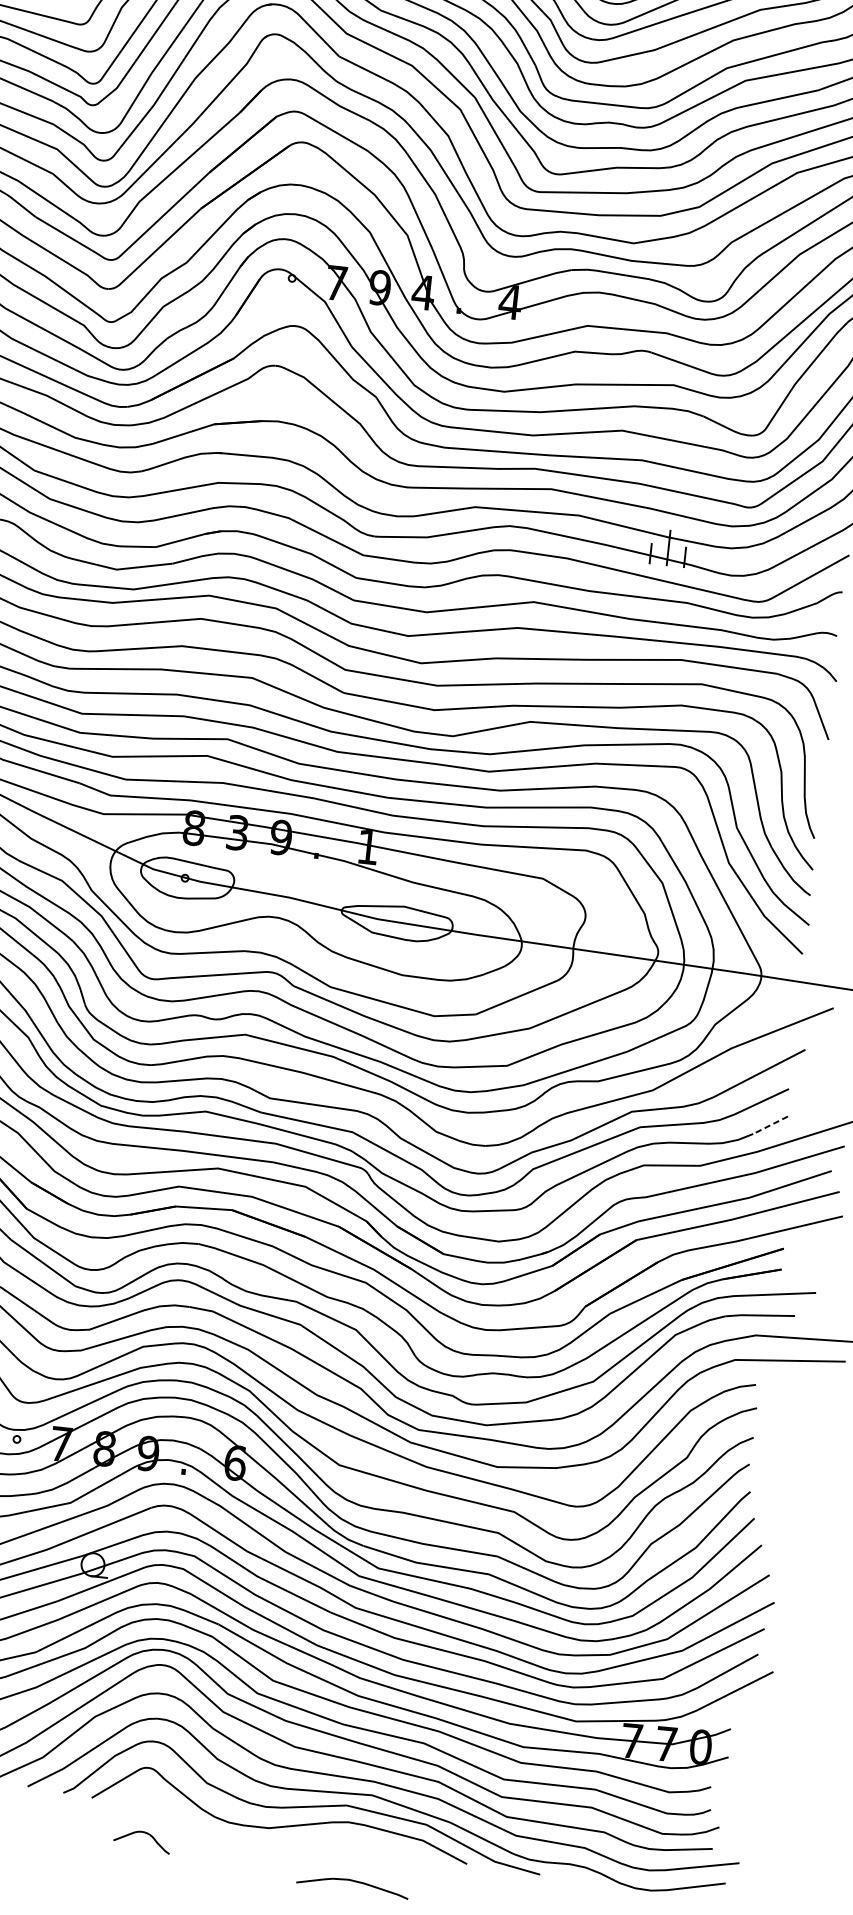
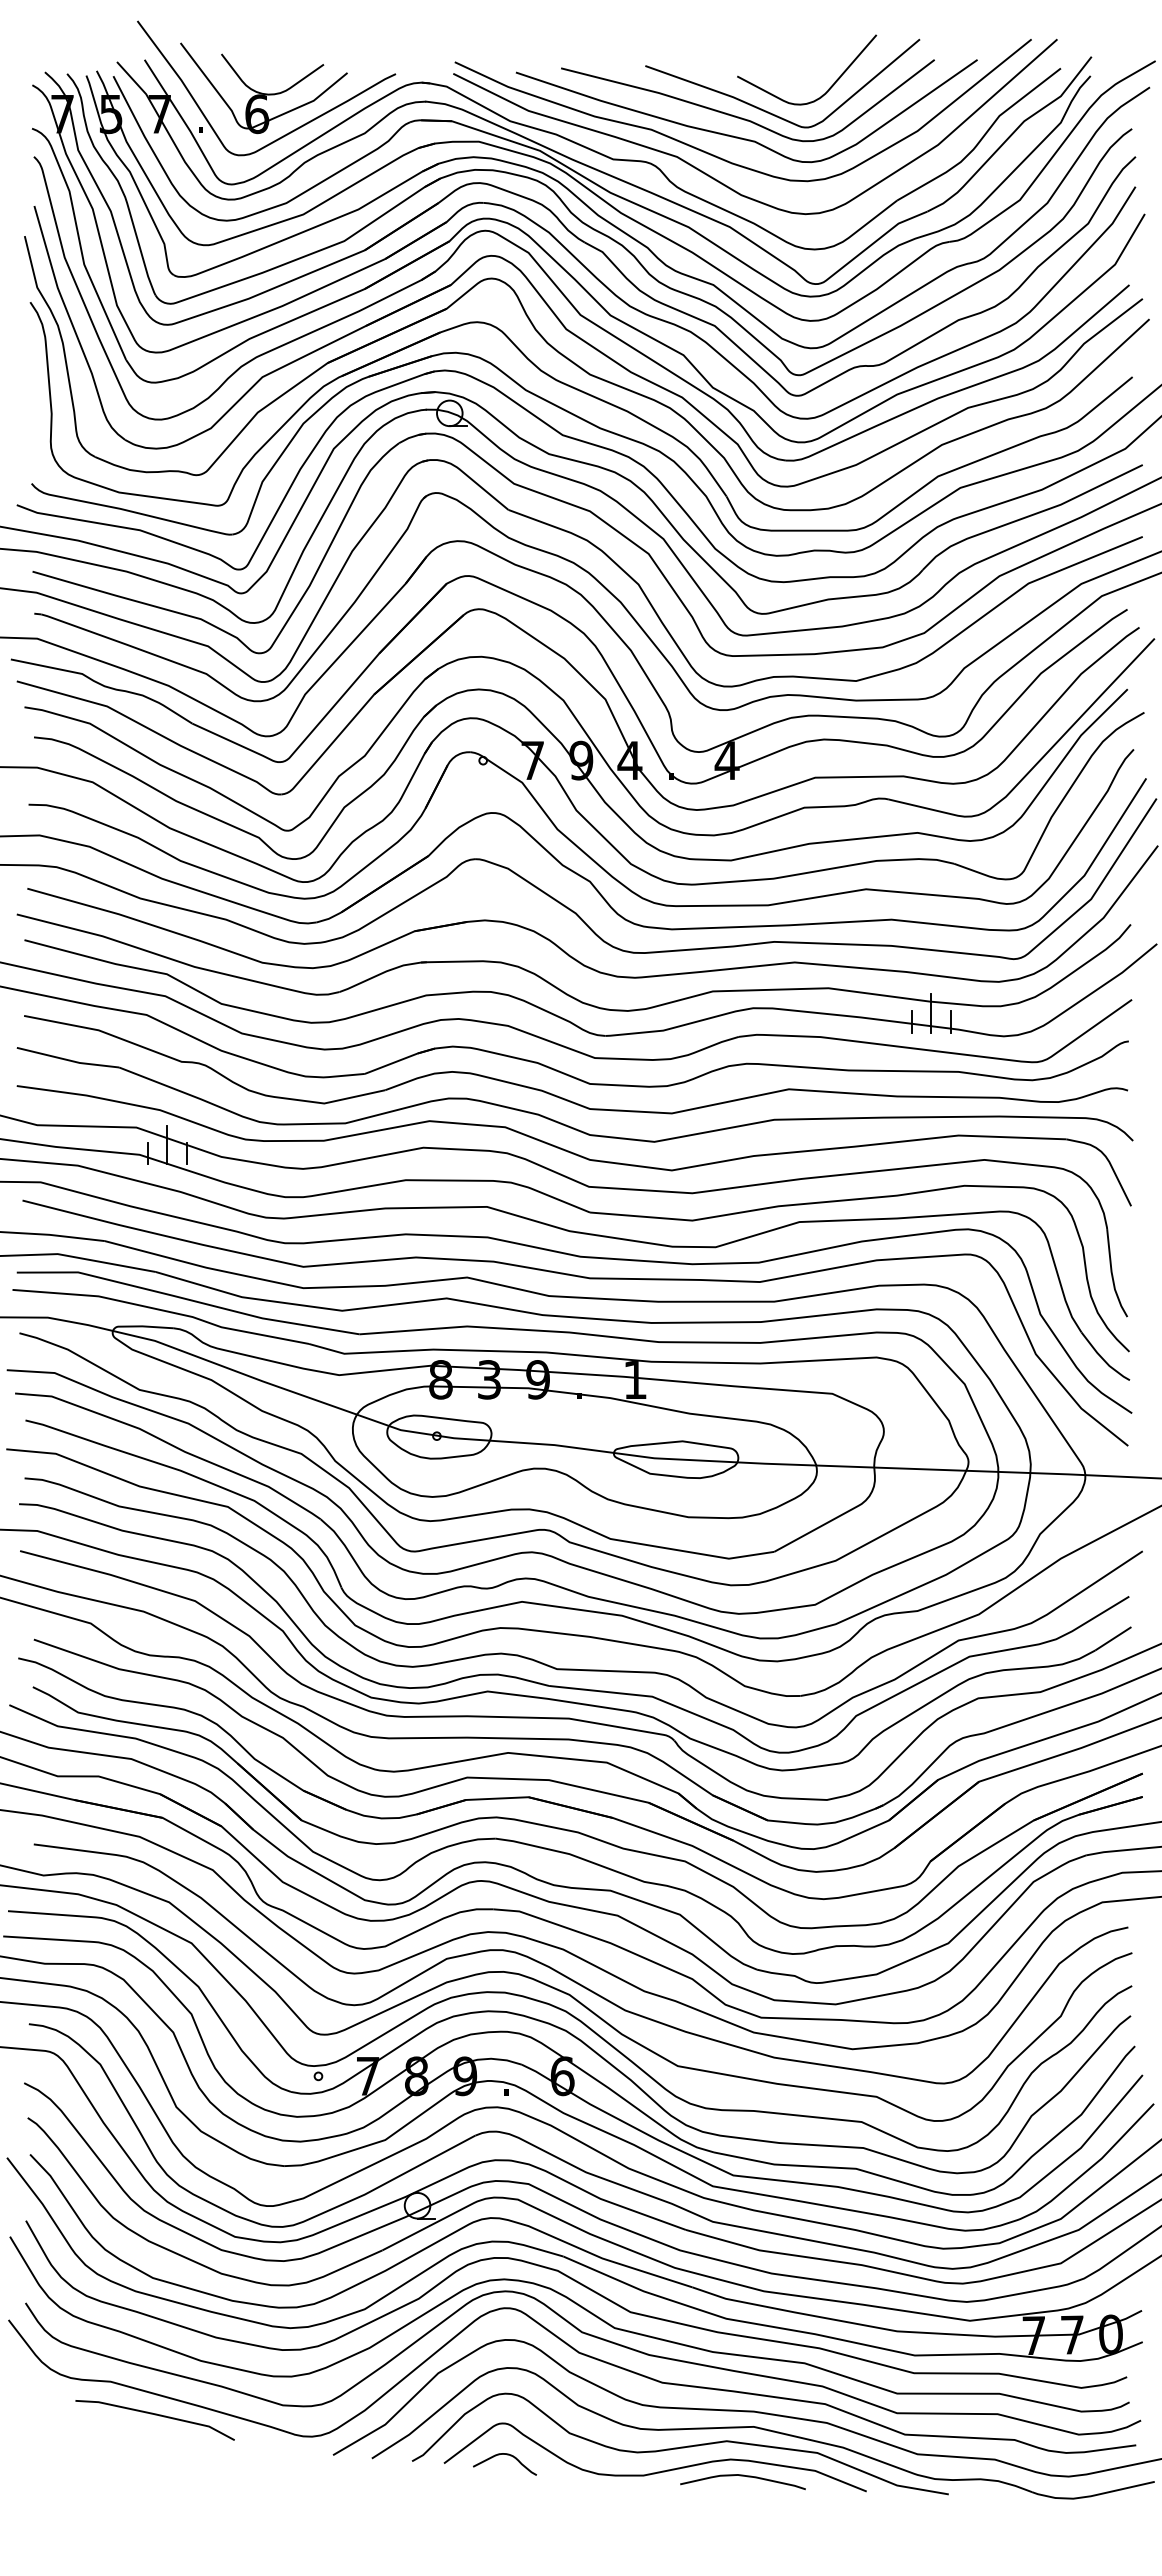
line: (770, 1124) -> (1113, 1638), dashed -> solid
curve: (145, 1833) -> (507, 2455), moved
curve: (352, 1881) -> (742, 2476), moved

